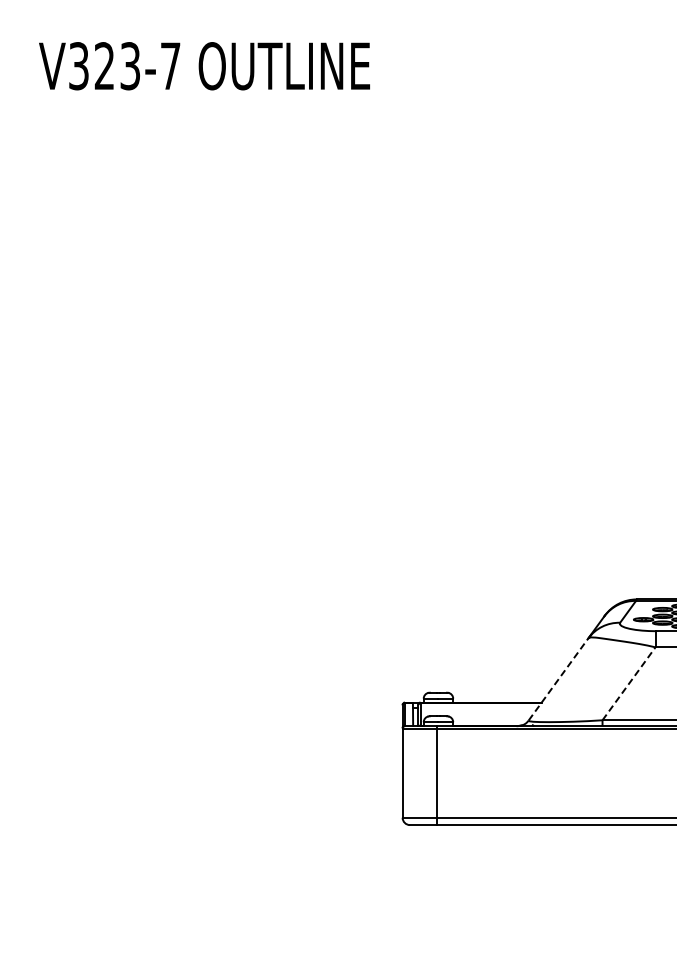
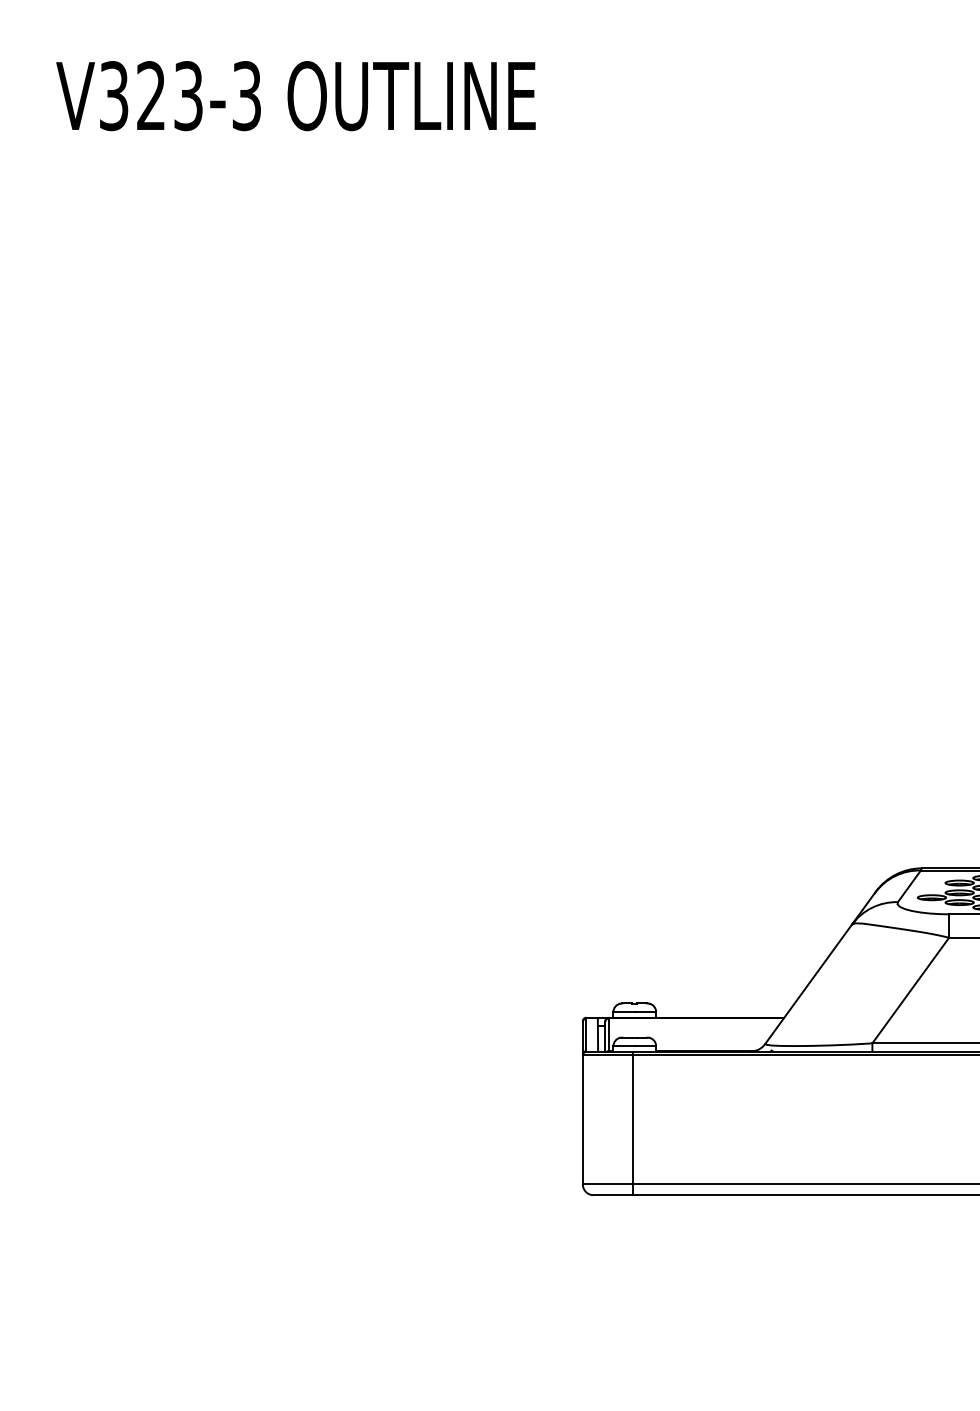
text: (170, 66) -> (246, 96), V323-7 -> V323-3
line: (558, 679) -> (808, 984), dashed -> solid
line: (629, 683) -> (911, 990), dashed -> solid

